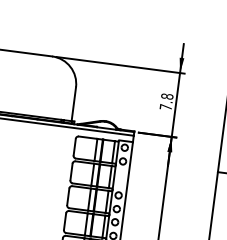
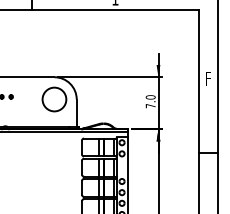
circle: (48, 83) -> (54, 99), added
text: (167, 96) -> (150, 97), 7.8 -> 7.0

